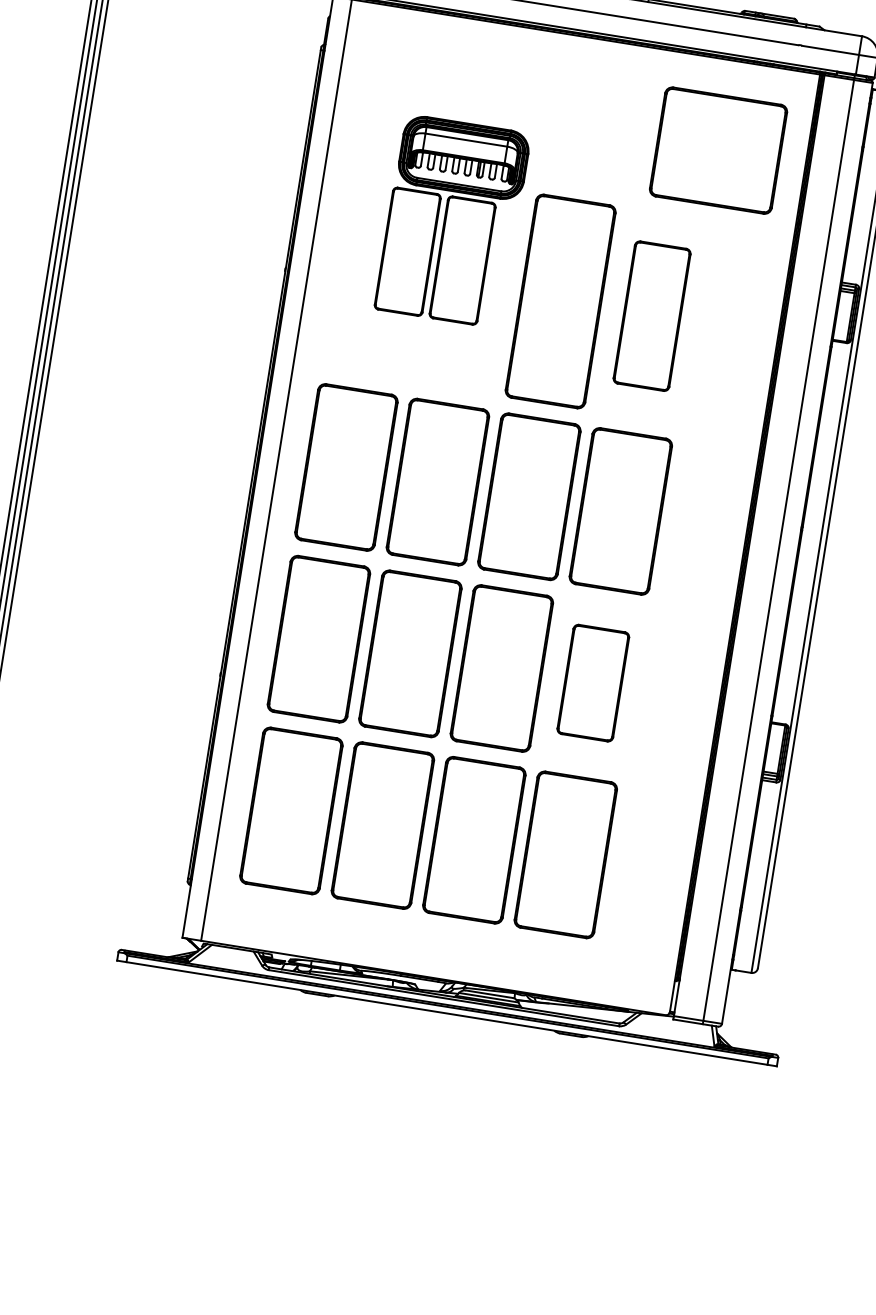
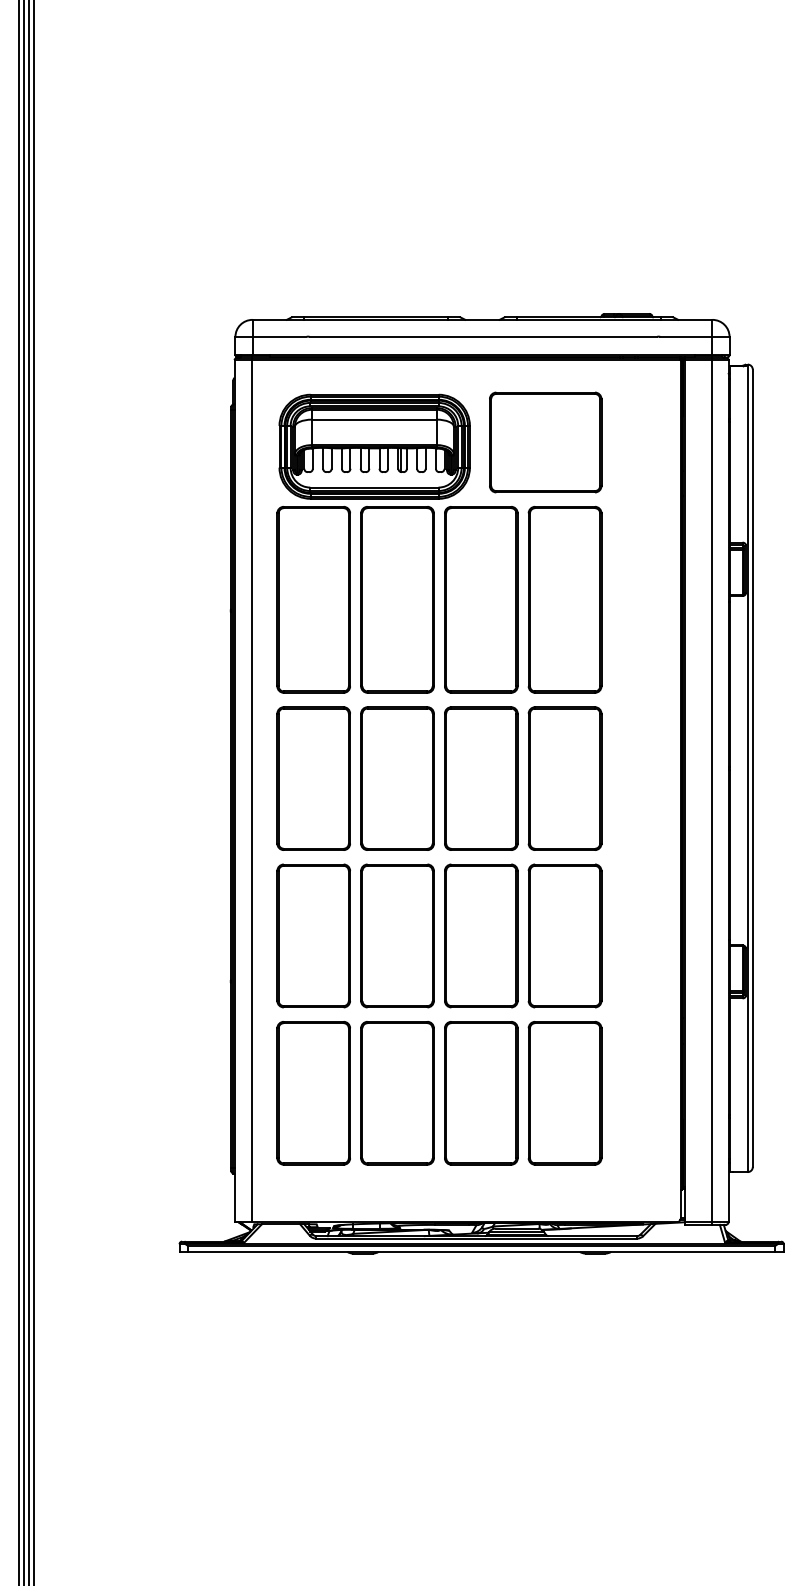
part: (718, 150) -> (545, 442), moved
part: (452, 221) -> (373, 543), size x1.67
part: (651, 315) -> (564, 599), size x1.43
part: (592, 682) -> (564, 935), size x1.43

